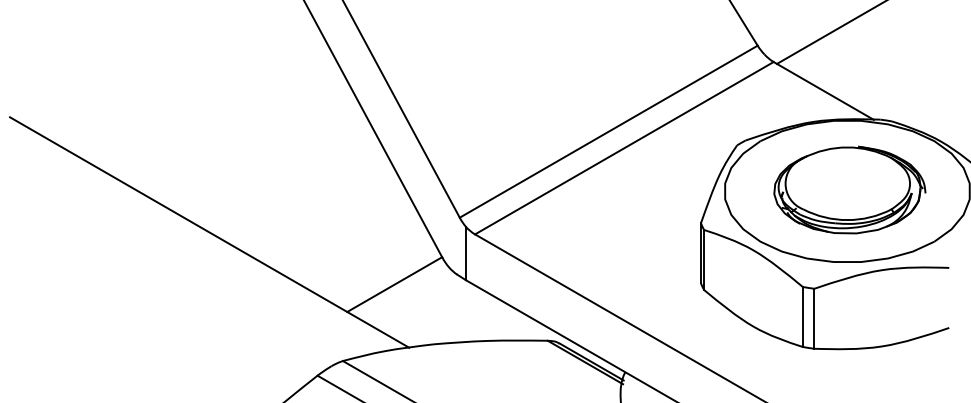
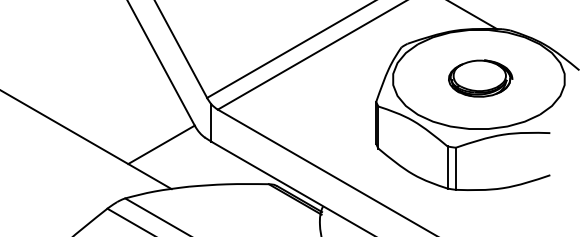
part: (849, 189) -> (480, 78), size x0.6

